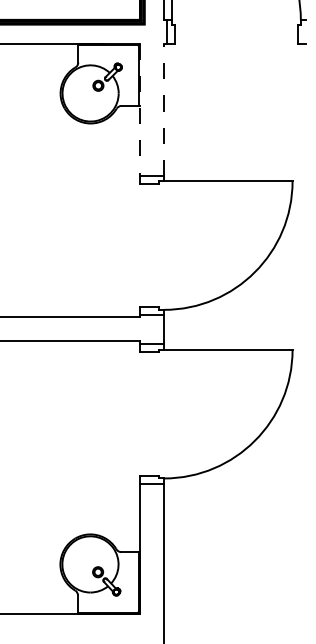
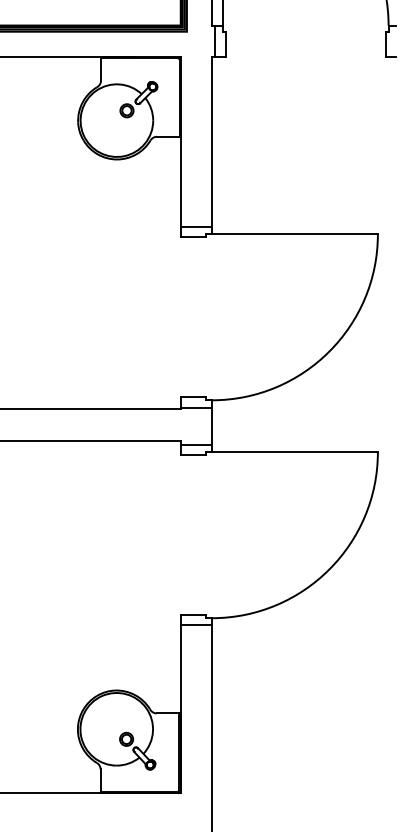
line: (140, 109) -> (181, 141), dashed -> solid
line: (164, 109) -> (212, 141), dashed -> solid

